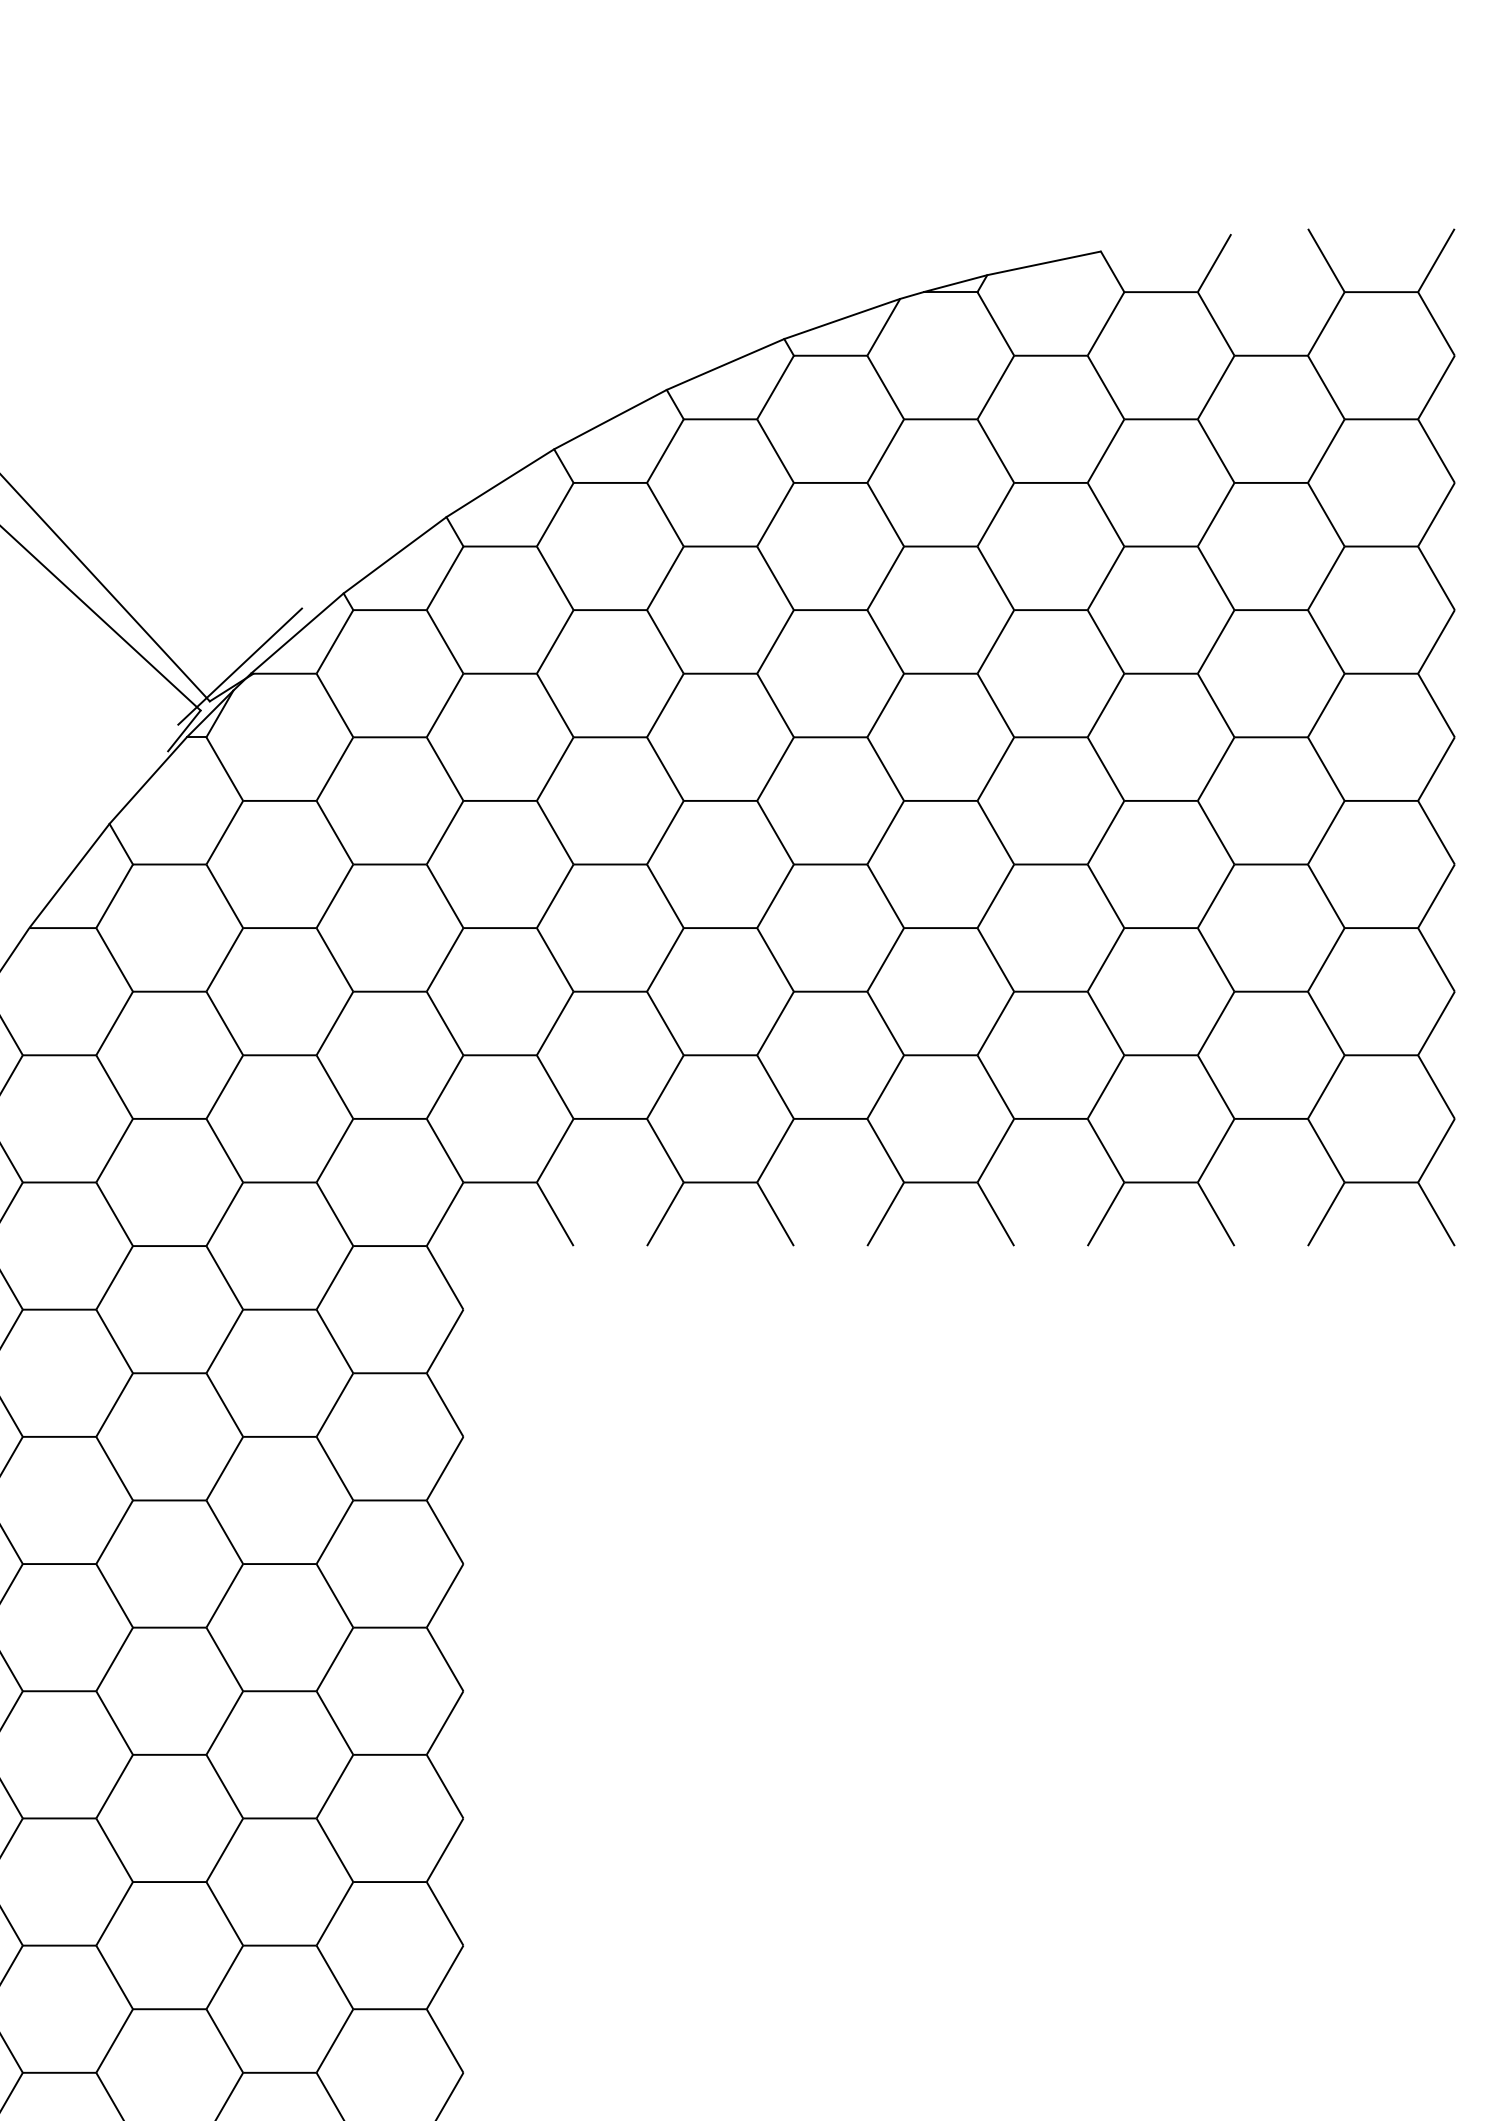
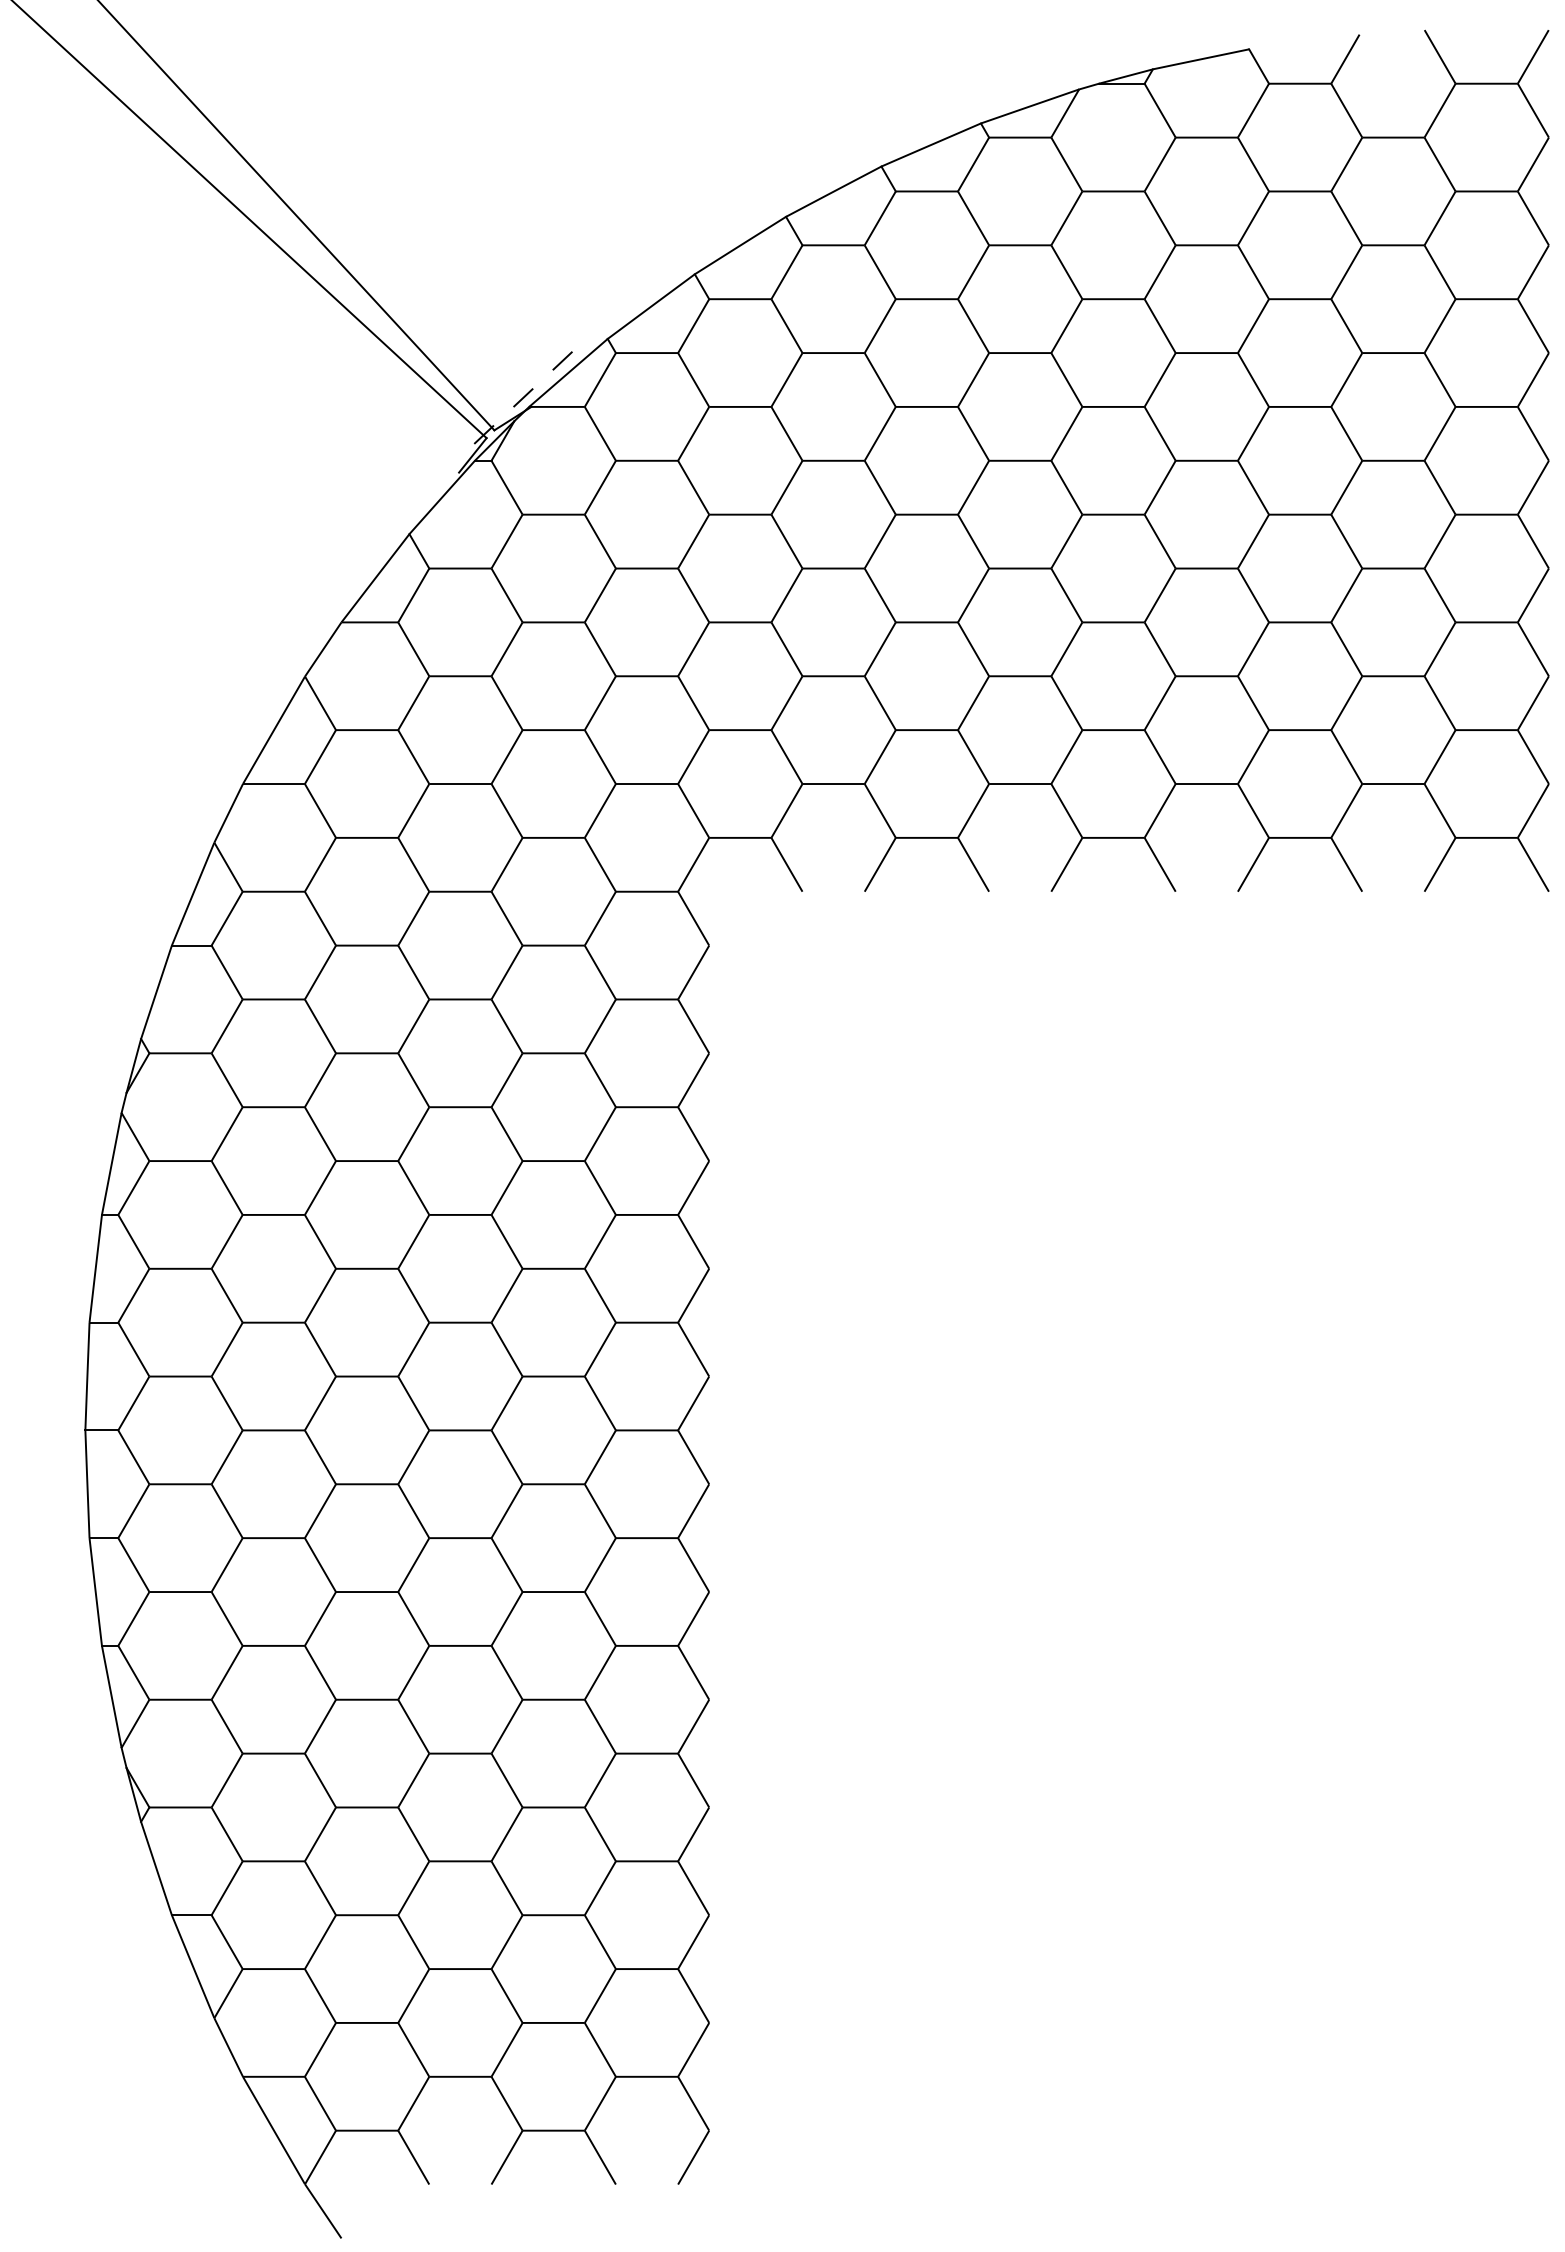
line: (240, 666) -> (520, 400), solid -> dashed

